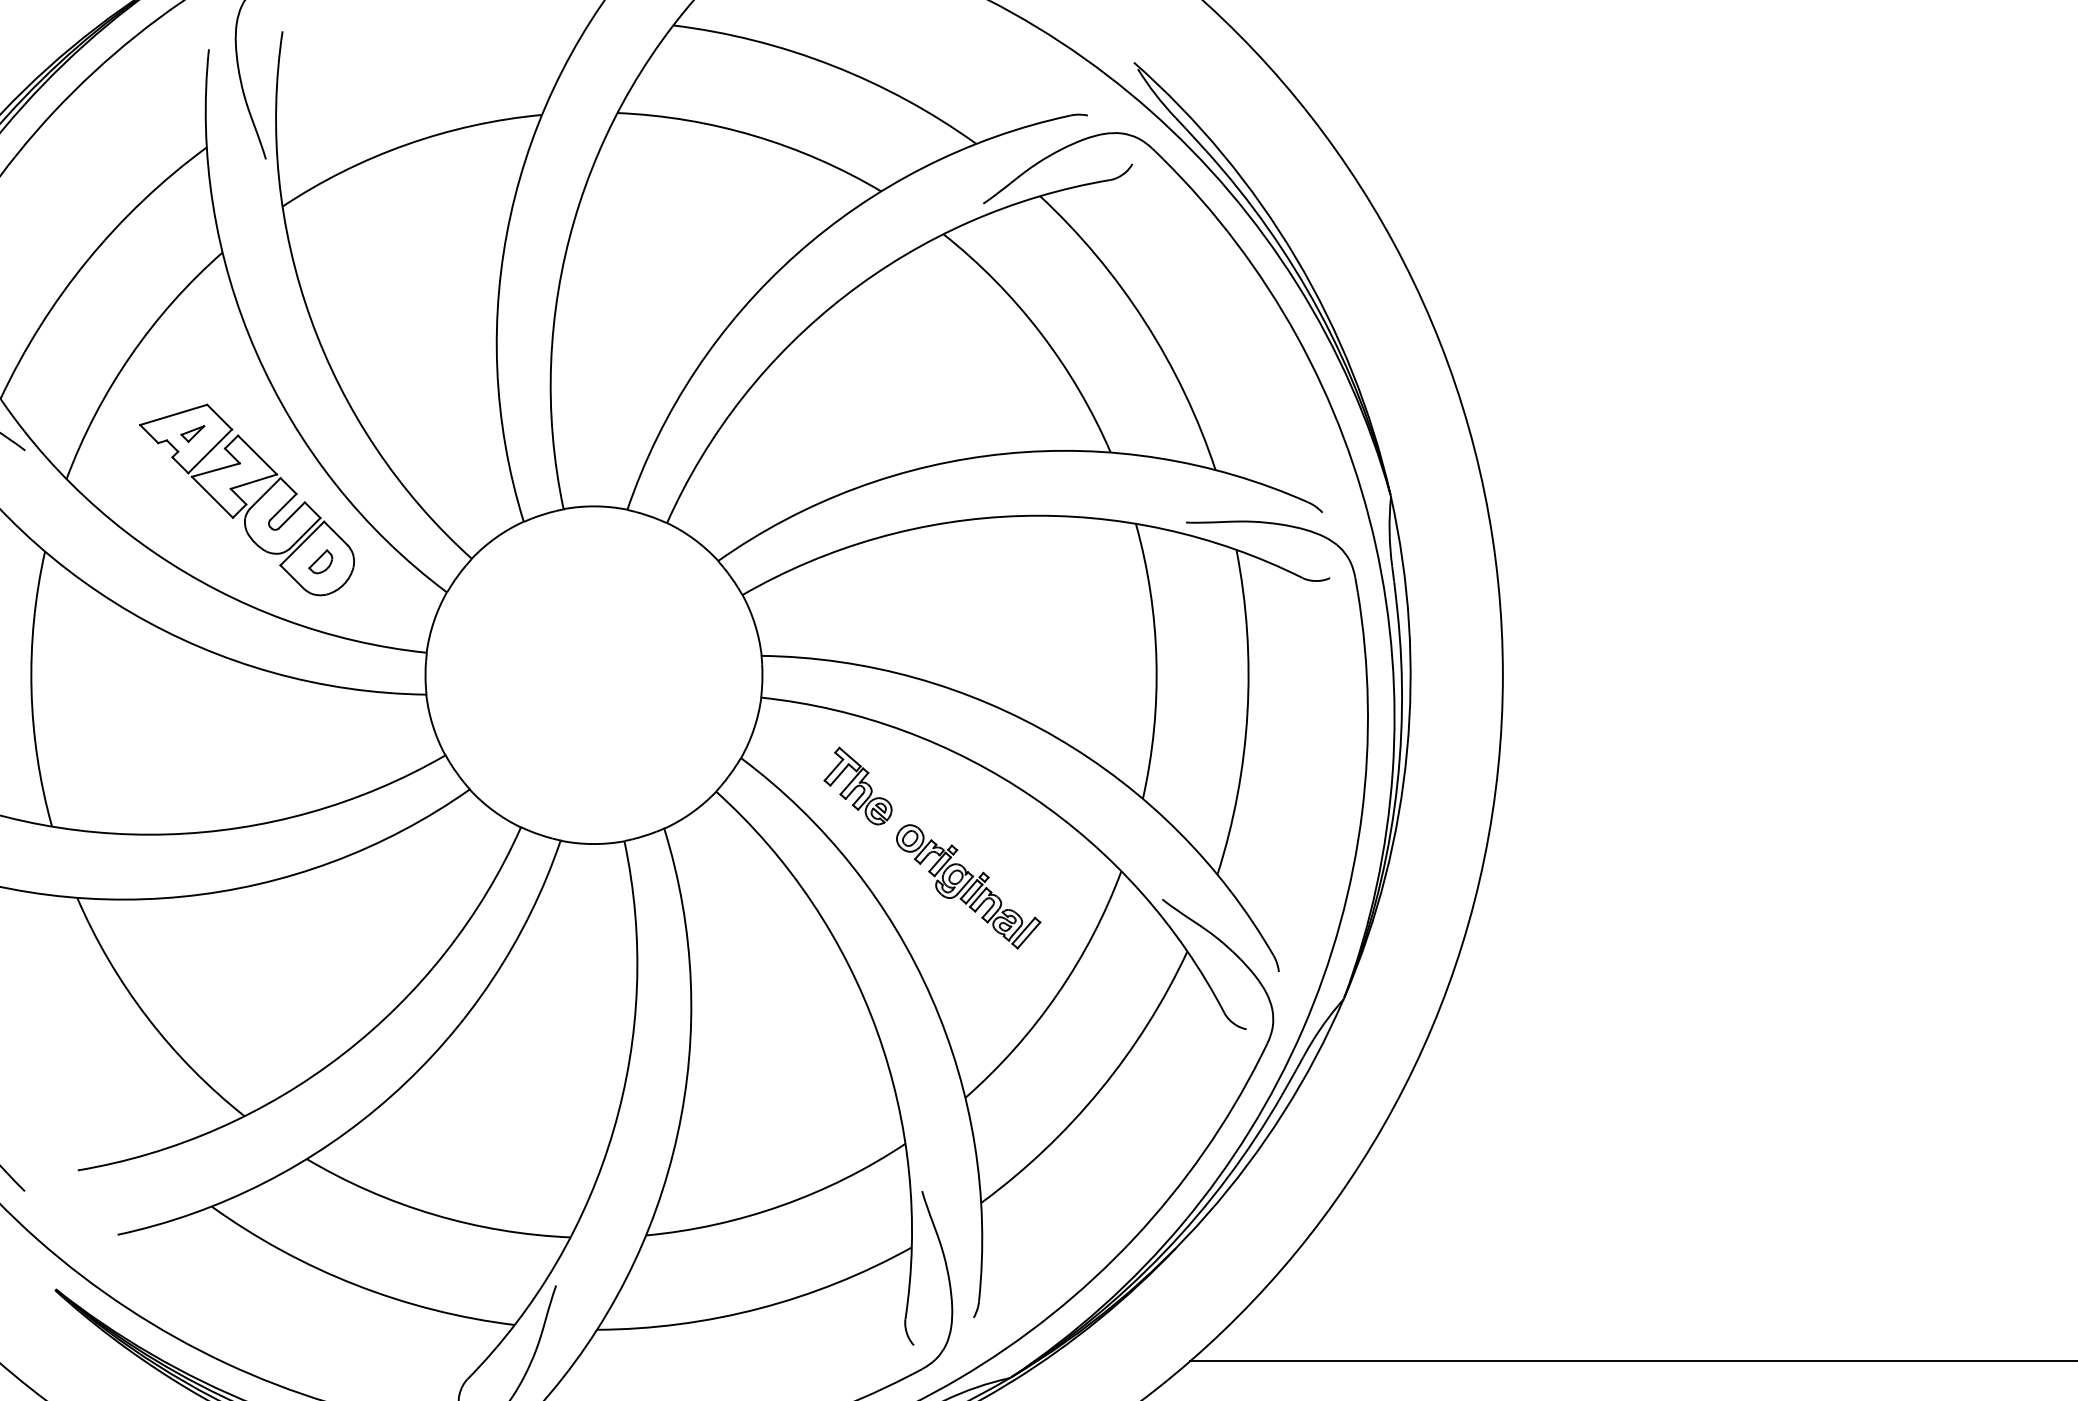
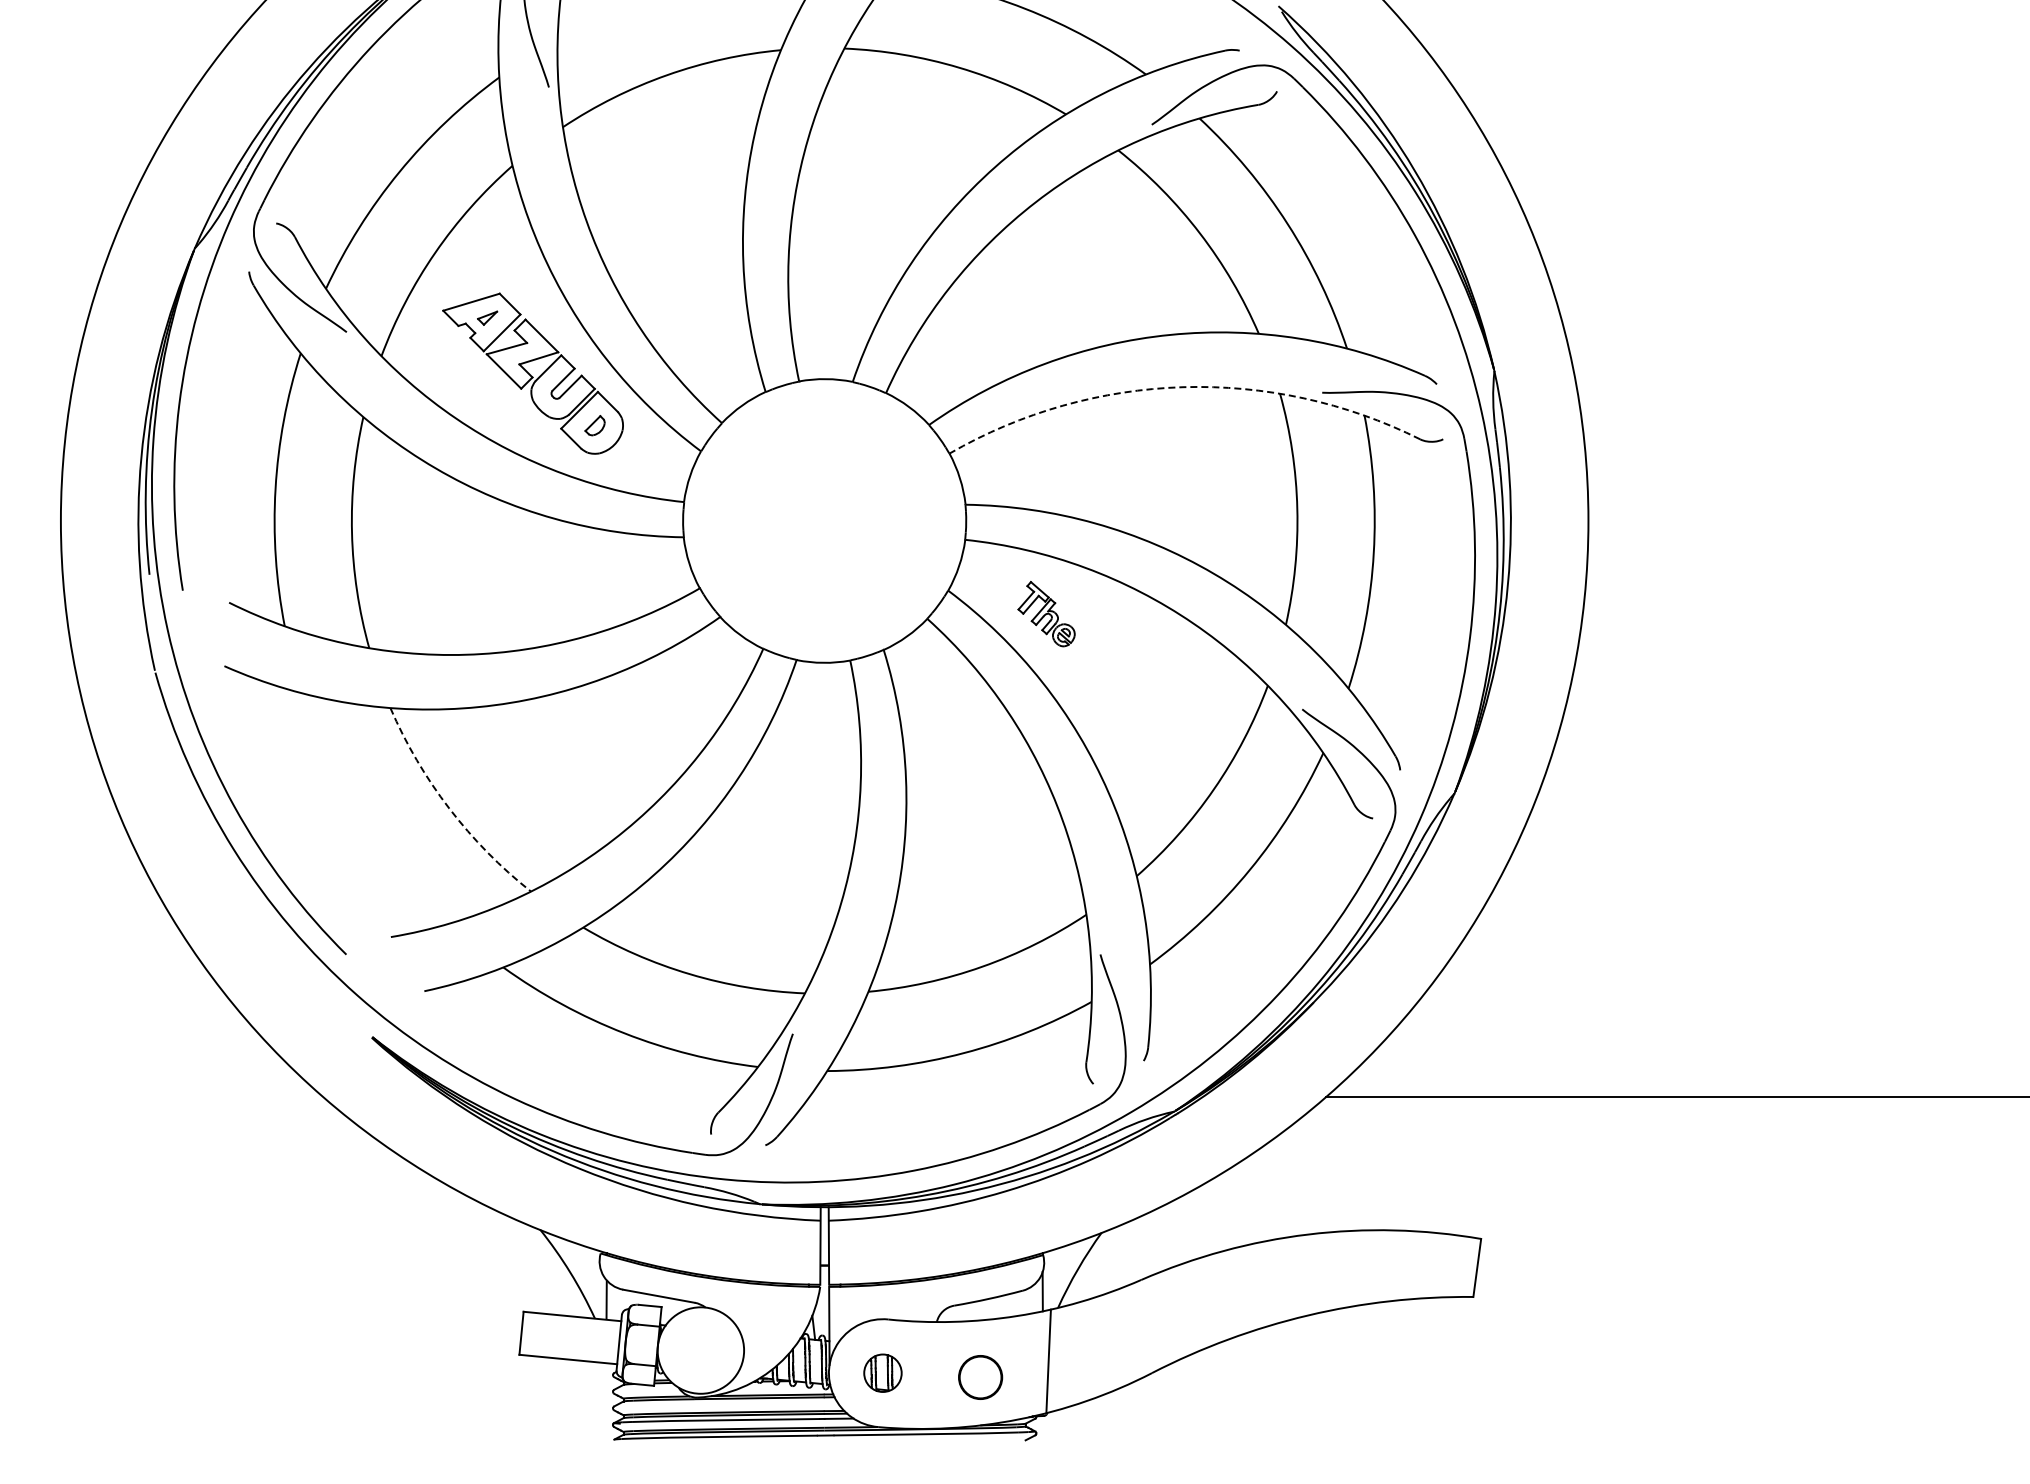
arc: (1021, 516) -> (1183, 387), solid -> dashed
part: (968, 886) -> (1139, 698), removed
arc: (147, 1017) -> (449, 808), solid -> dashed

